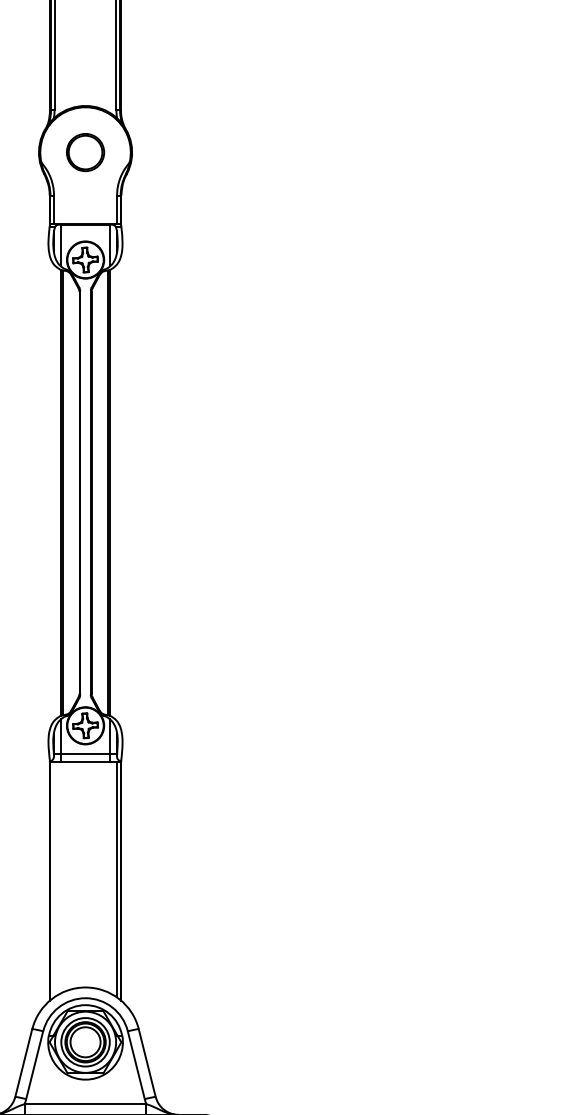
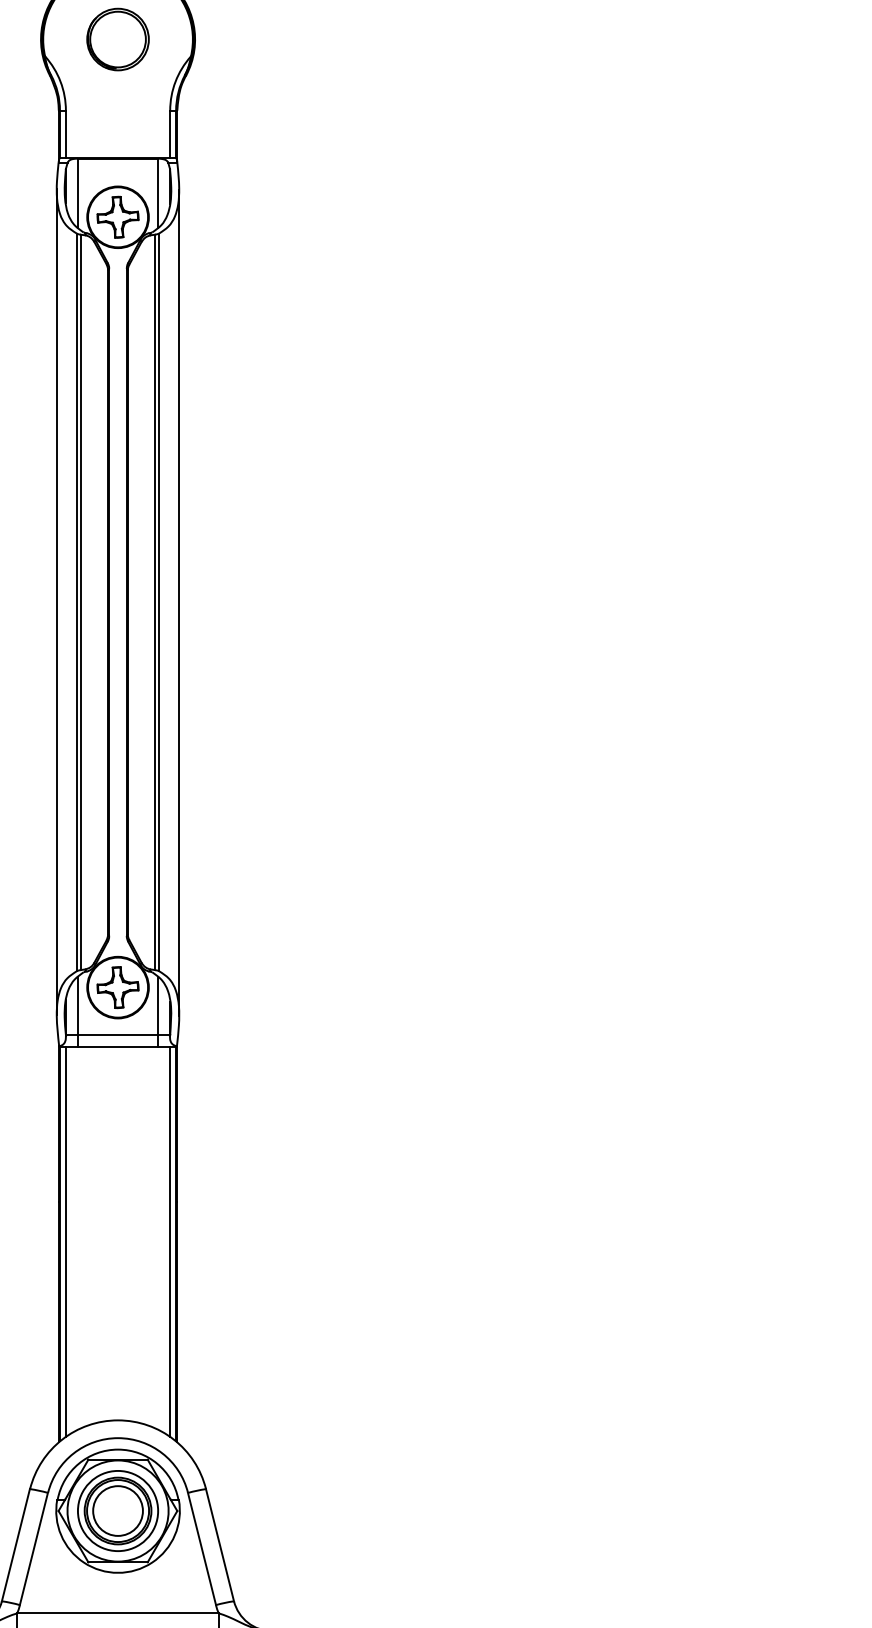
line: (48, 492) -> (56, 601), added
line: (122, 492) -> (179, 601), added
line: (53, 879) -> (65, 1241), added

